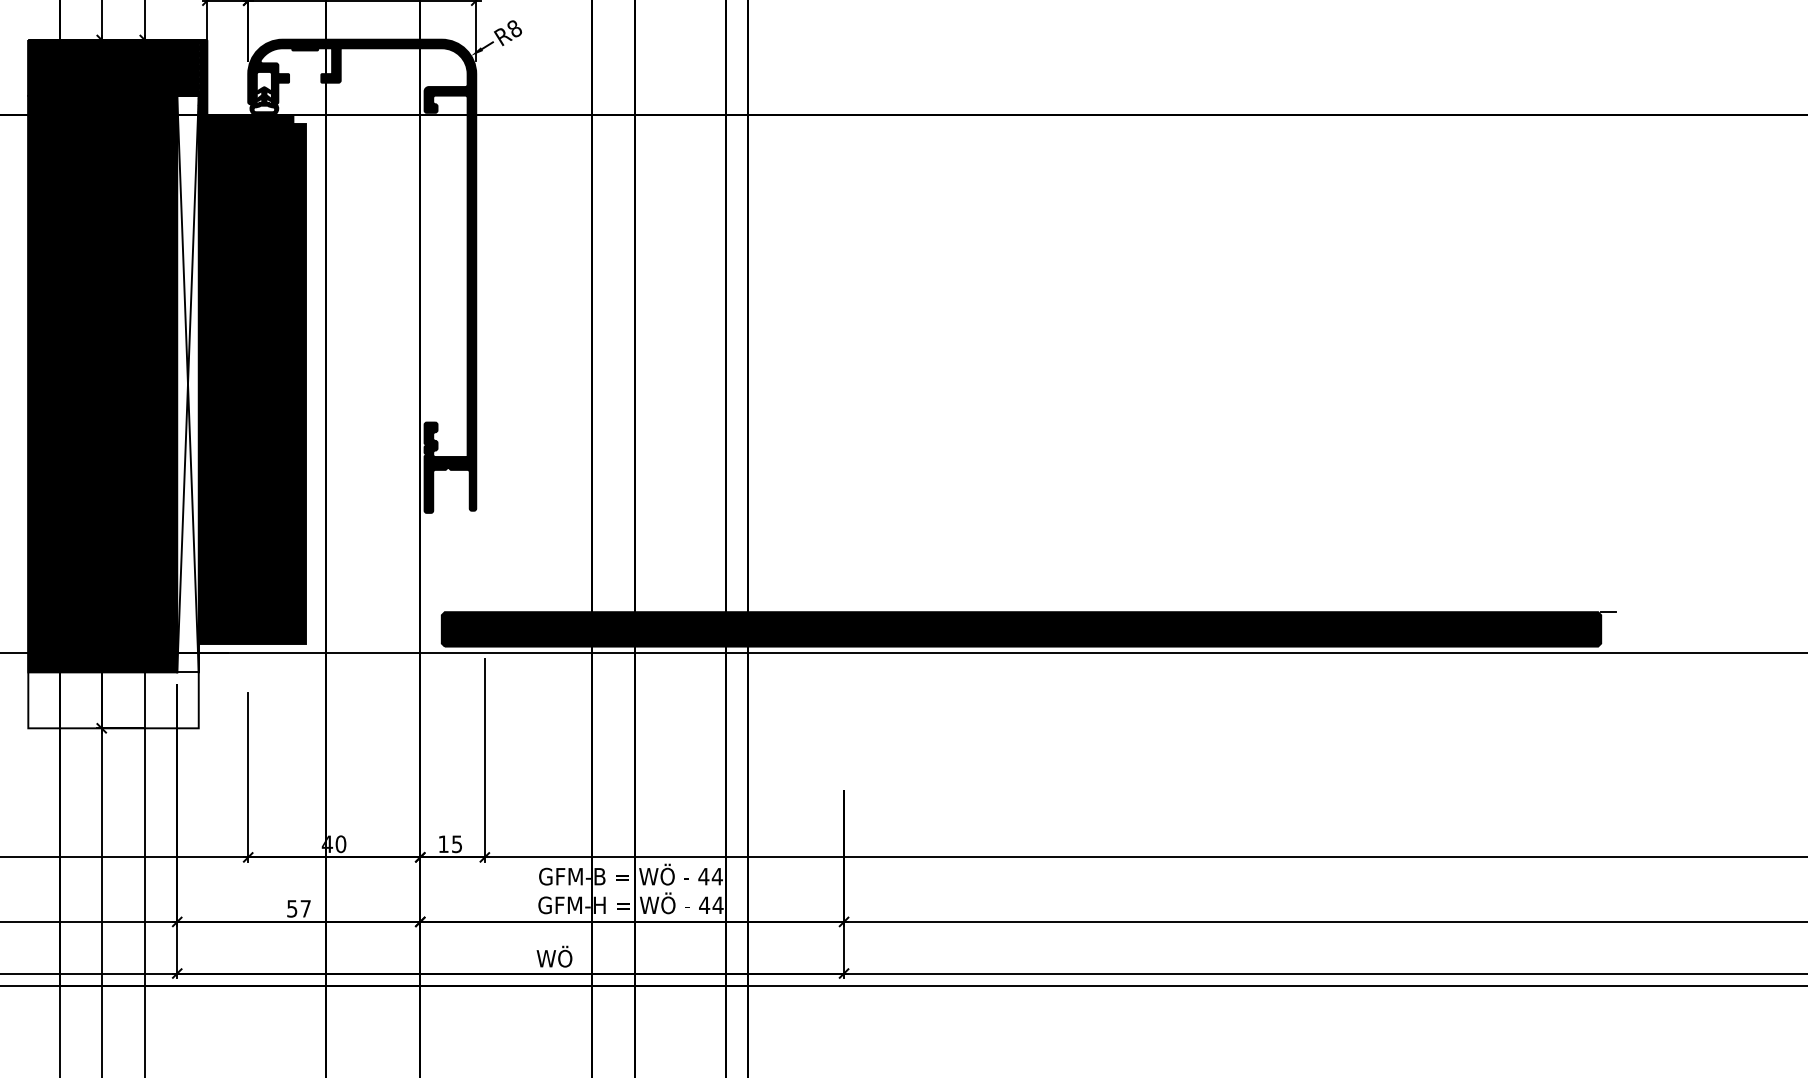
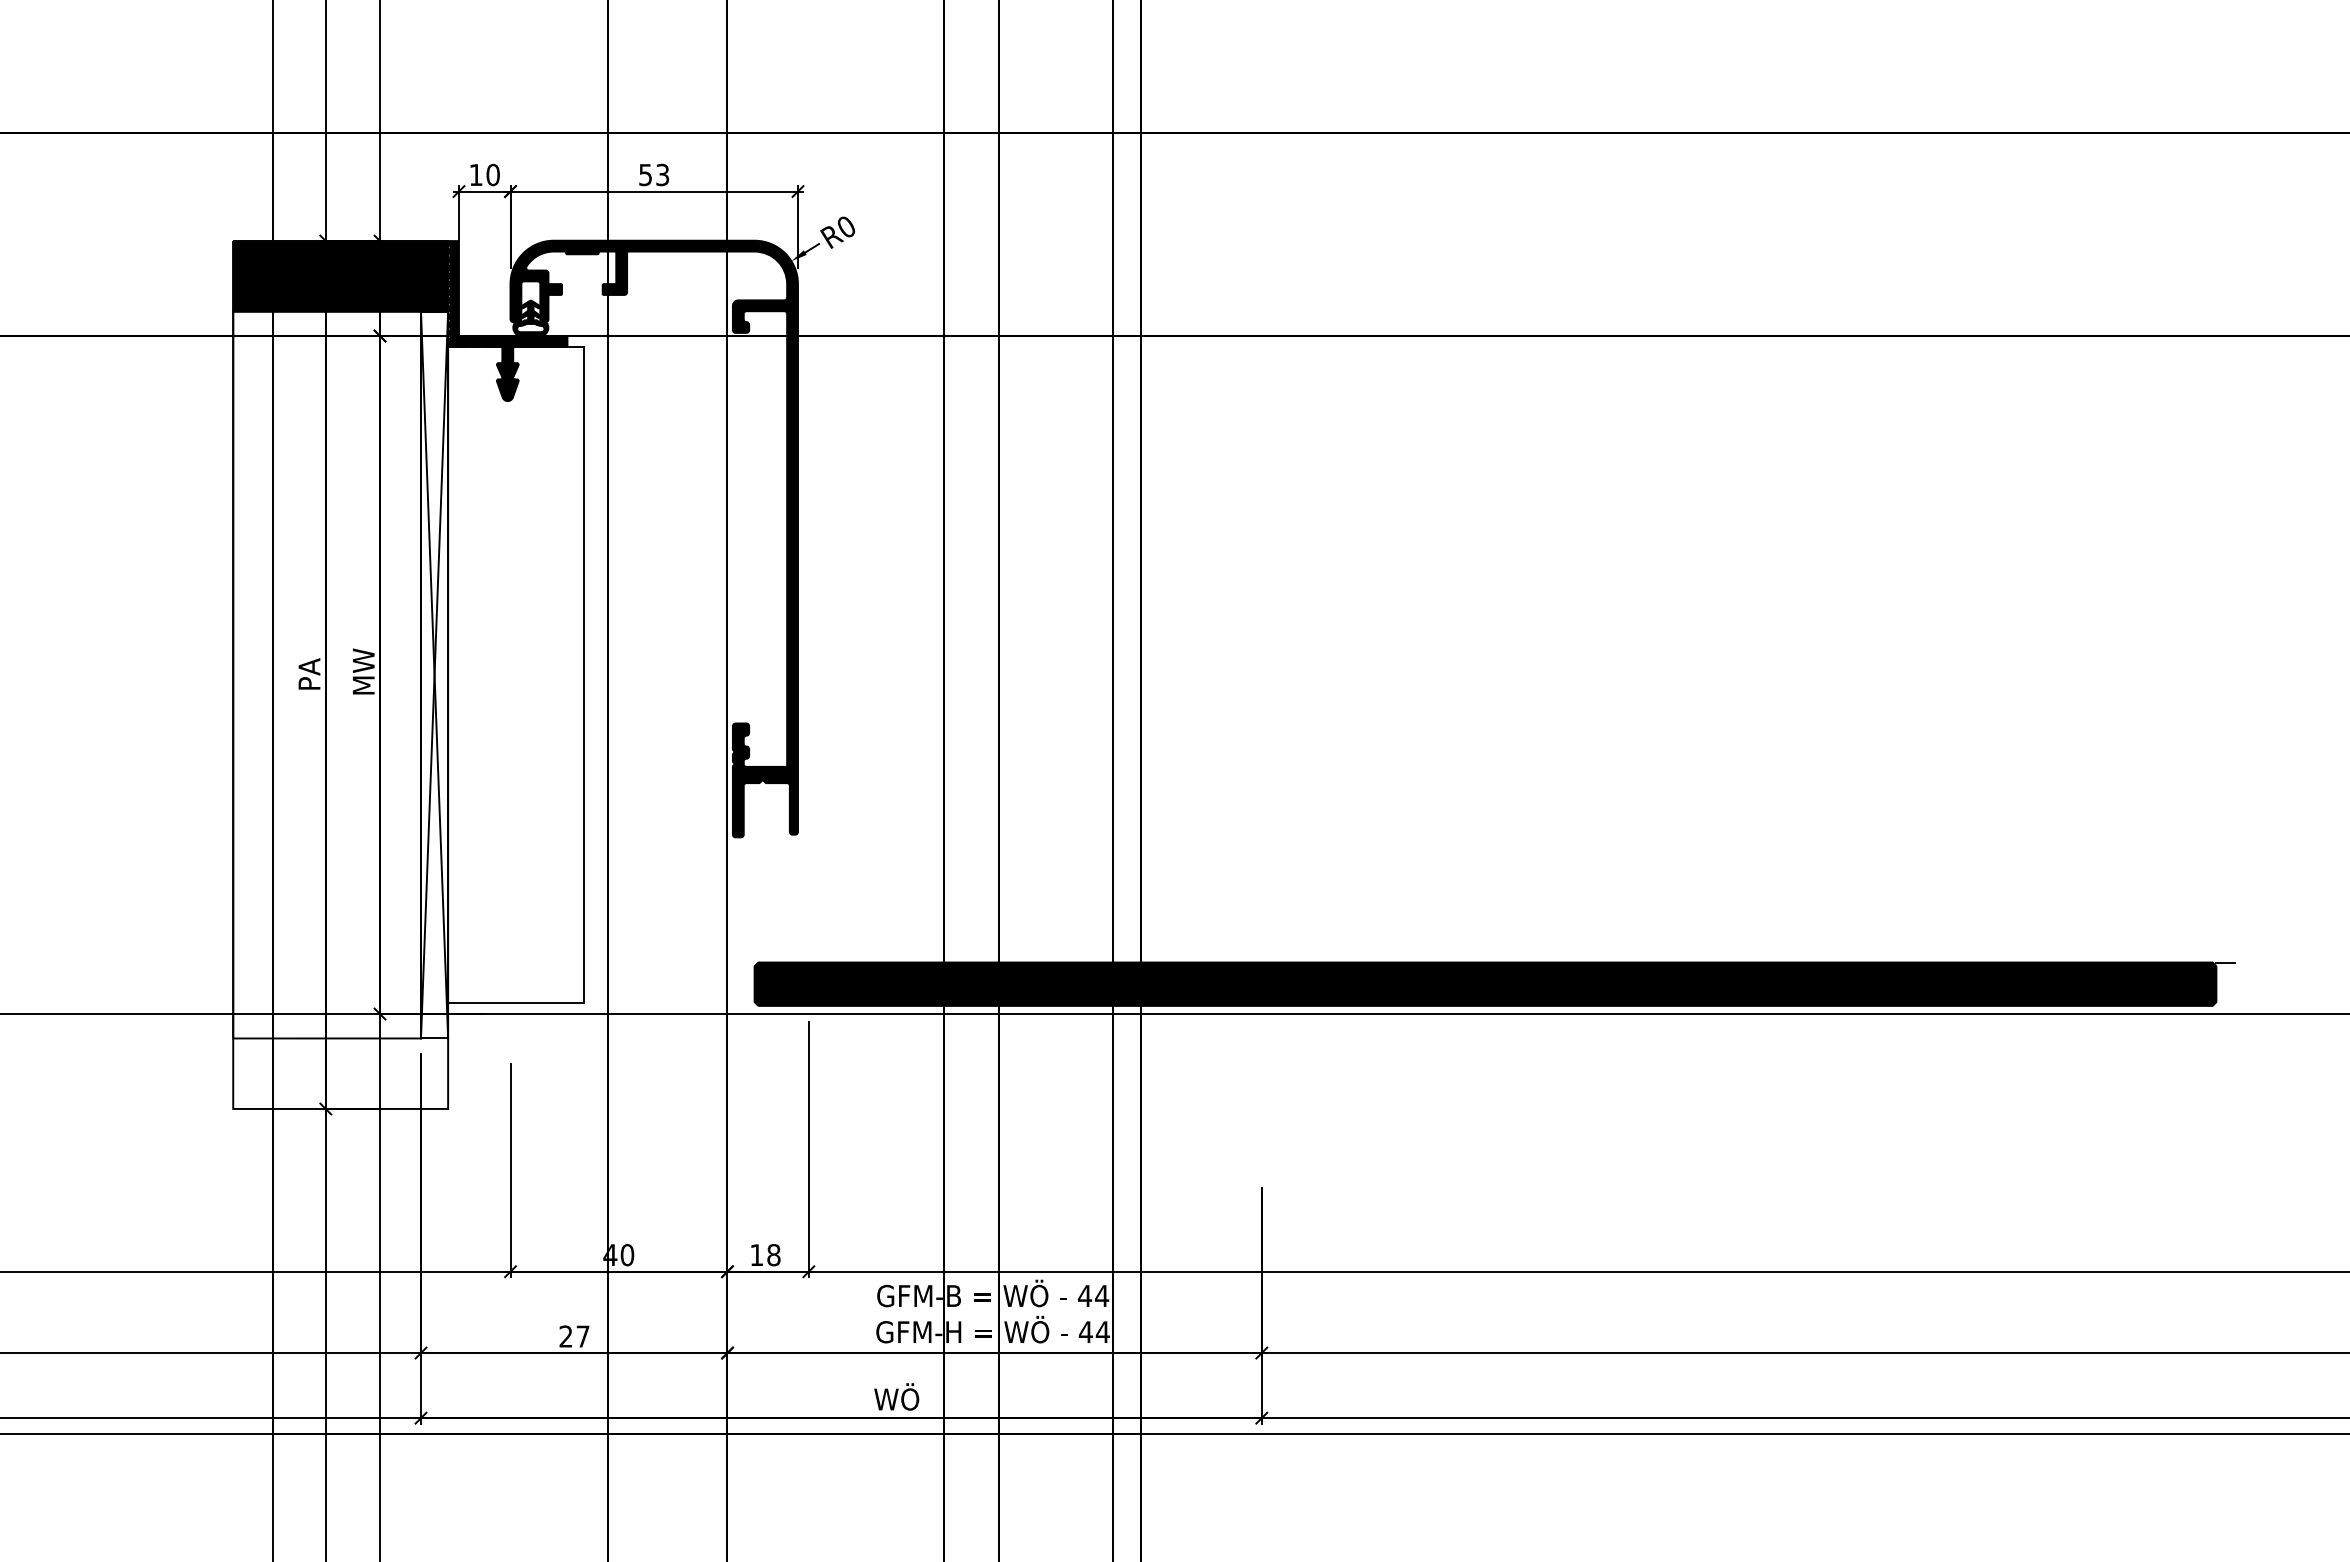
text: (514, 28) -> (846, 226), R8 -> R0
fill: (103, 383) -> (327, 674), removed
fill: (252, 383) -> (515, 674), removed
text: (456, 844) -> (773, 1255), 15 -> 18
text: (291, 908) -> (565, 1336), 57 -> 27

